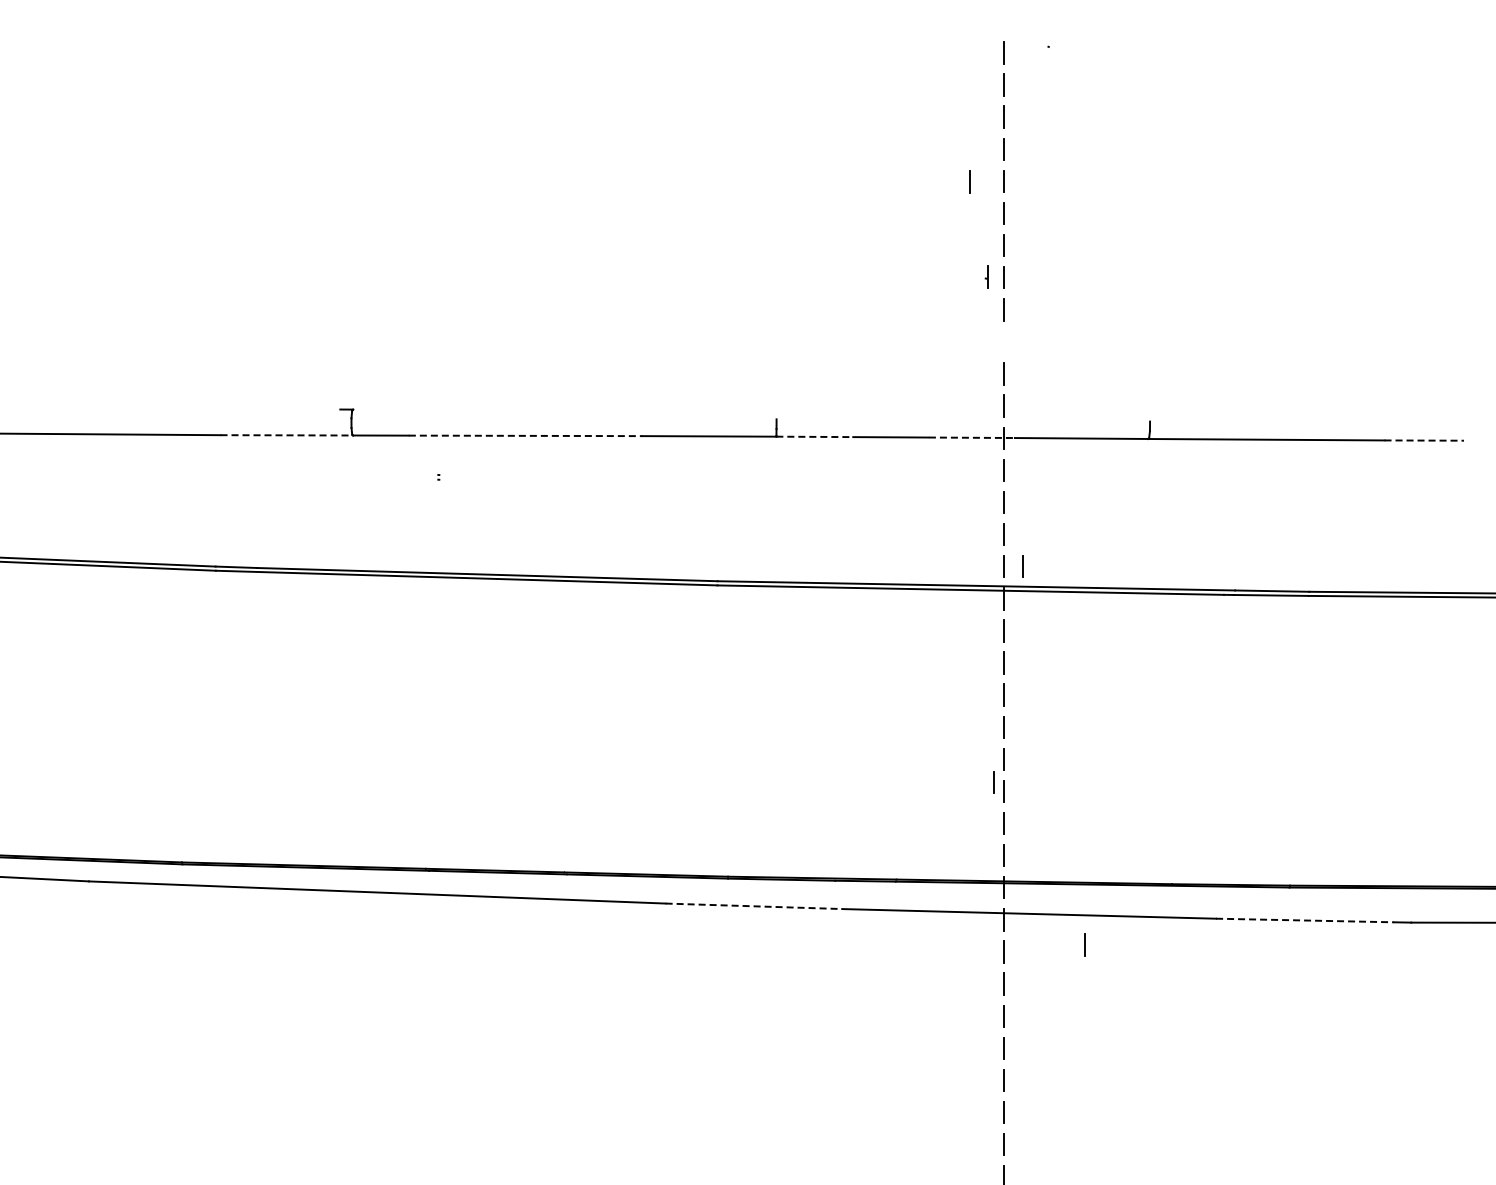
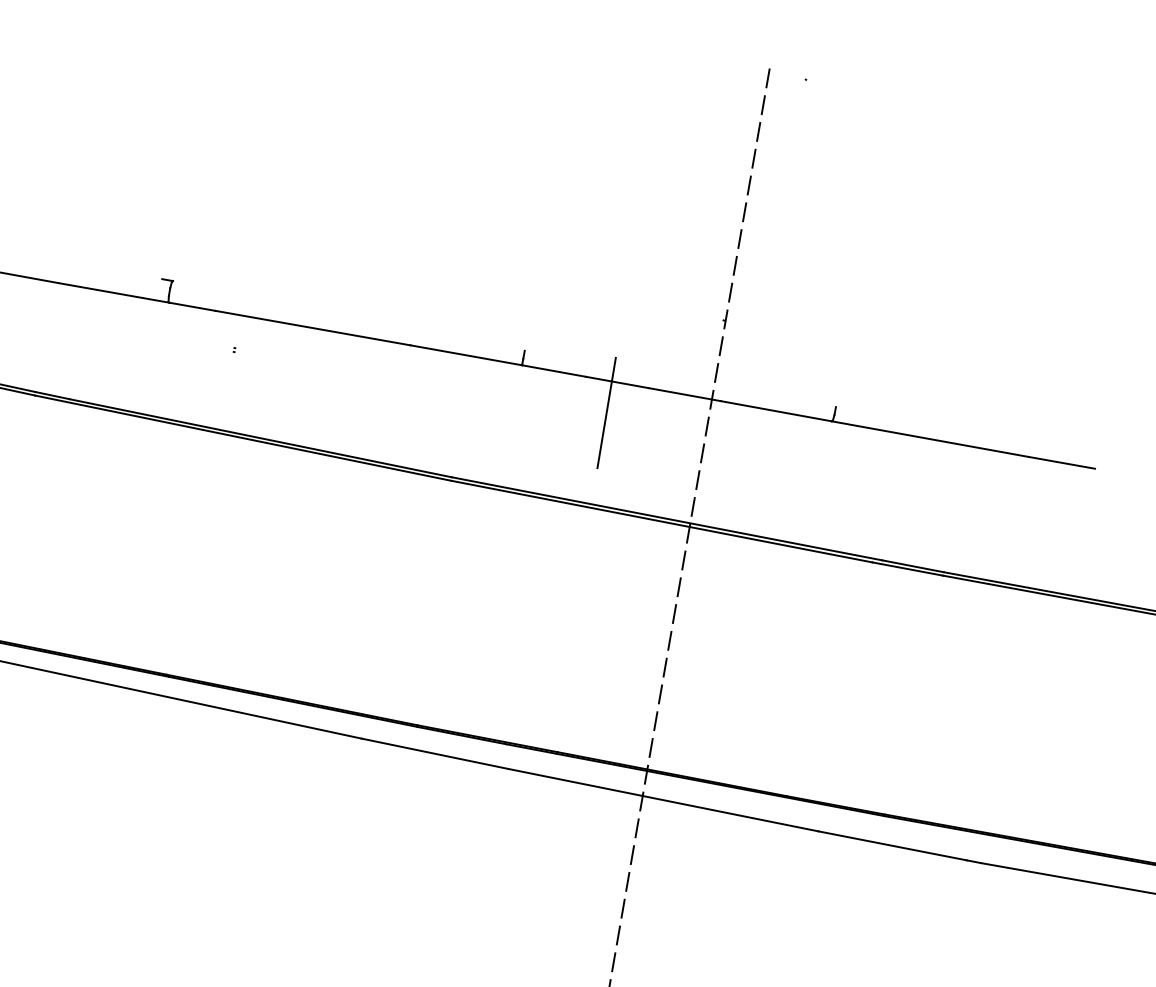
line: (969, 181) -> (720, 180), removed
part: (986, 276) -> (724, 318), moved
line: (287, 435) -> (114, 293), dashed -> solid
line: (525, 435) -> (312, 327), dashed -> solid
line: (815, 436) -> (554, 370), dashed -> solid
line: (971, 437) -> (684, 394), dashed -> solid
line: (1424, 440) -> (1062, 462), dashed -> solid
line: (884, 475) -> (606, 413), added
line: (1022, 566) -> (708, 509), removed
line: (993, 782) -> (652, 685), removed
line: (754, 906) -> (435, 754), dashed -> solid
line: (1305, 920) -> (892, 845), dashed -> solid
line: (1084, 944) -> (705, 833), removed

